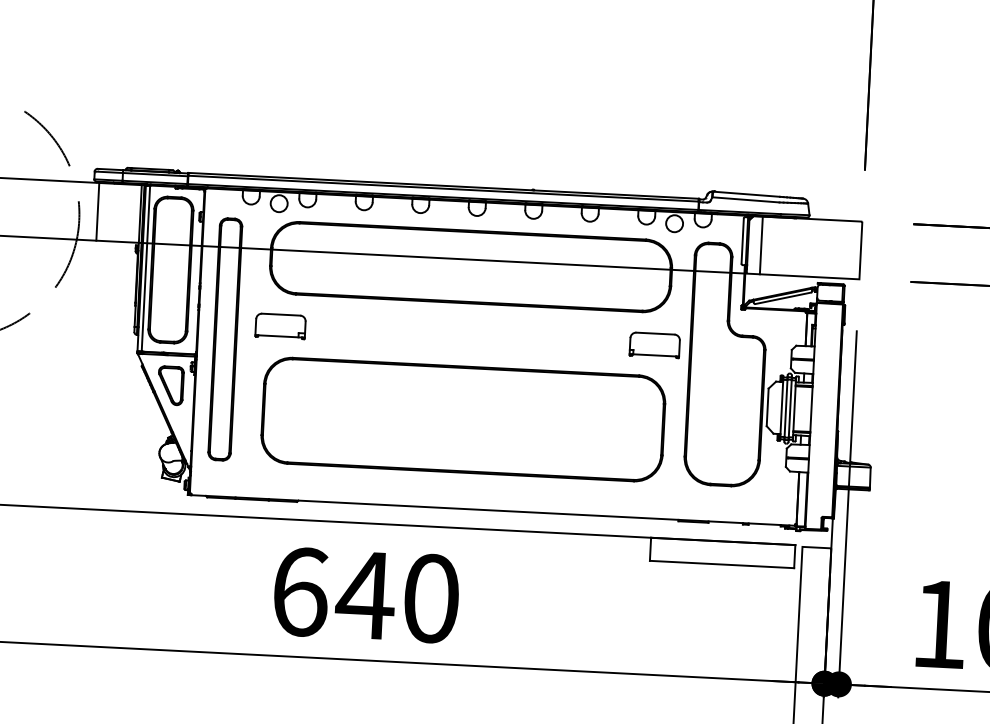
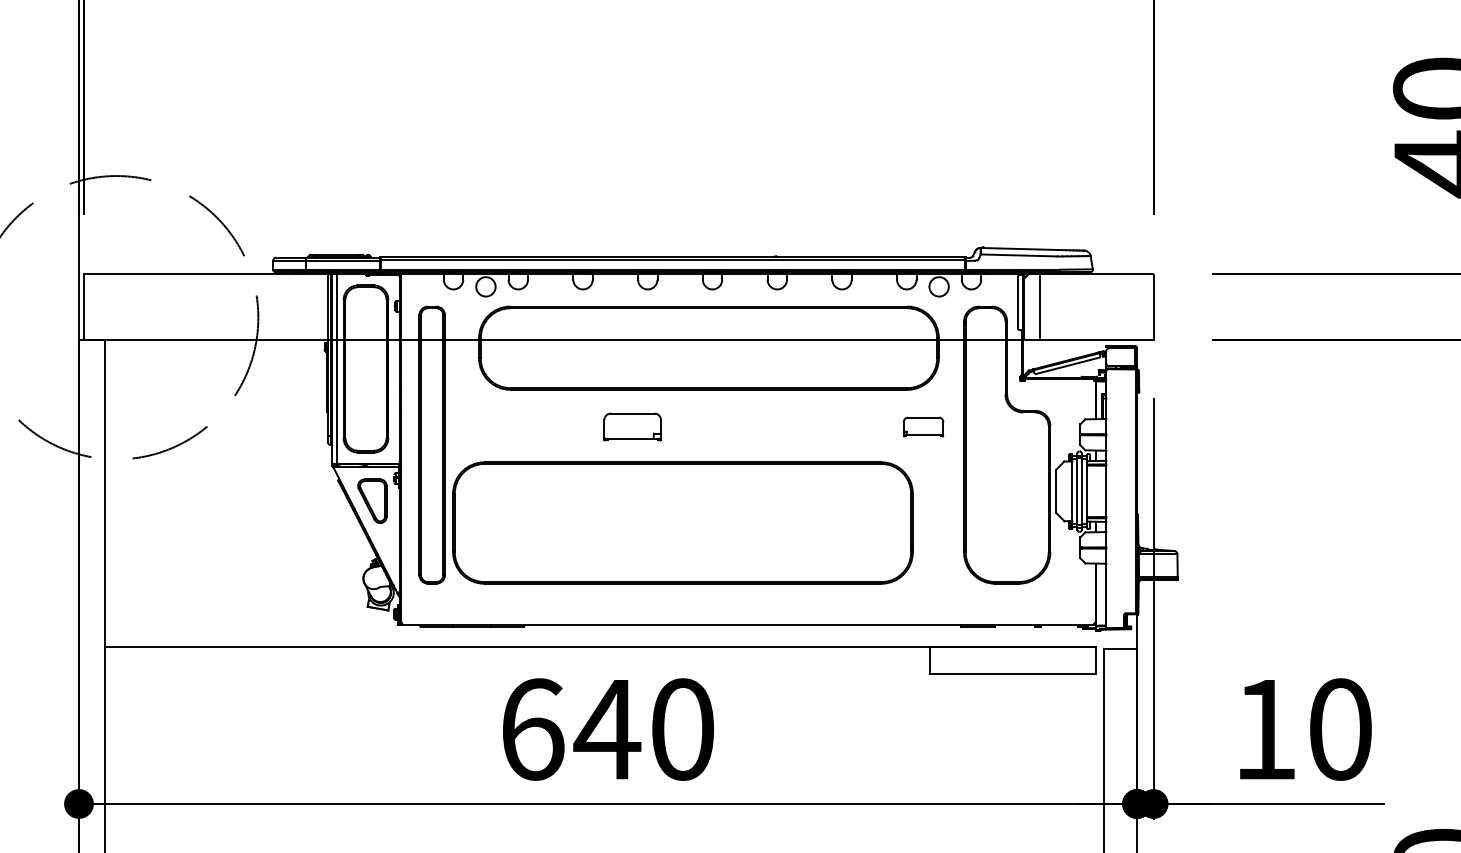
line: (98, 211) -> (279, 306), removed
part: (280, 325) -> (632, 426), moved
part: (654, 344) -> (923, 426), size x0.7
part: (462, 419) -> (682, 522), moved

